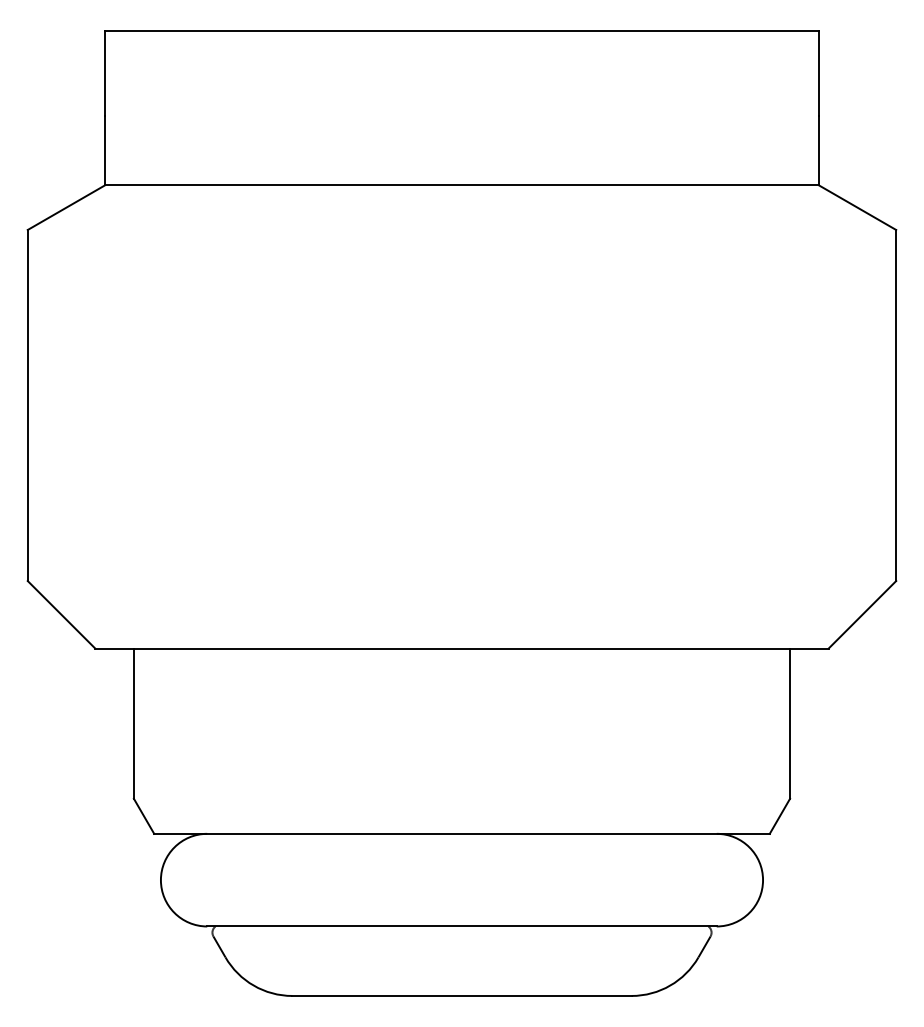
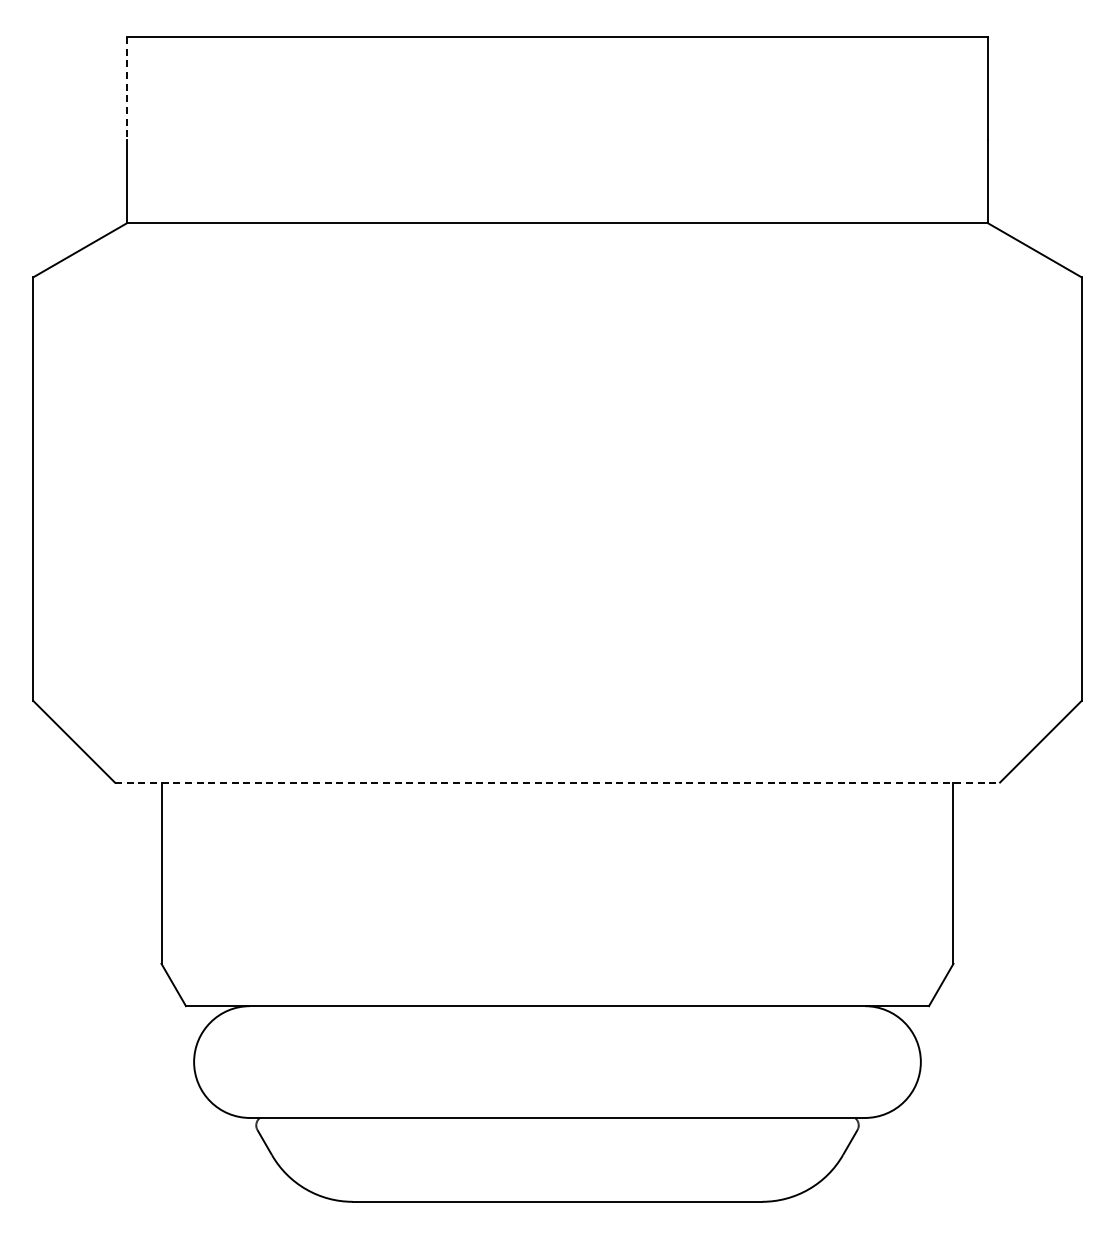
line: (104, 73) -> (126, 88), solid -> dashed
line: (462, 648) -> (557, 782), solid -> dashed

